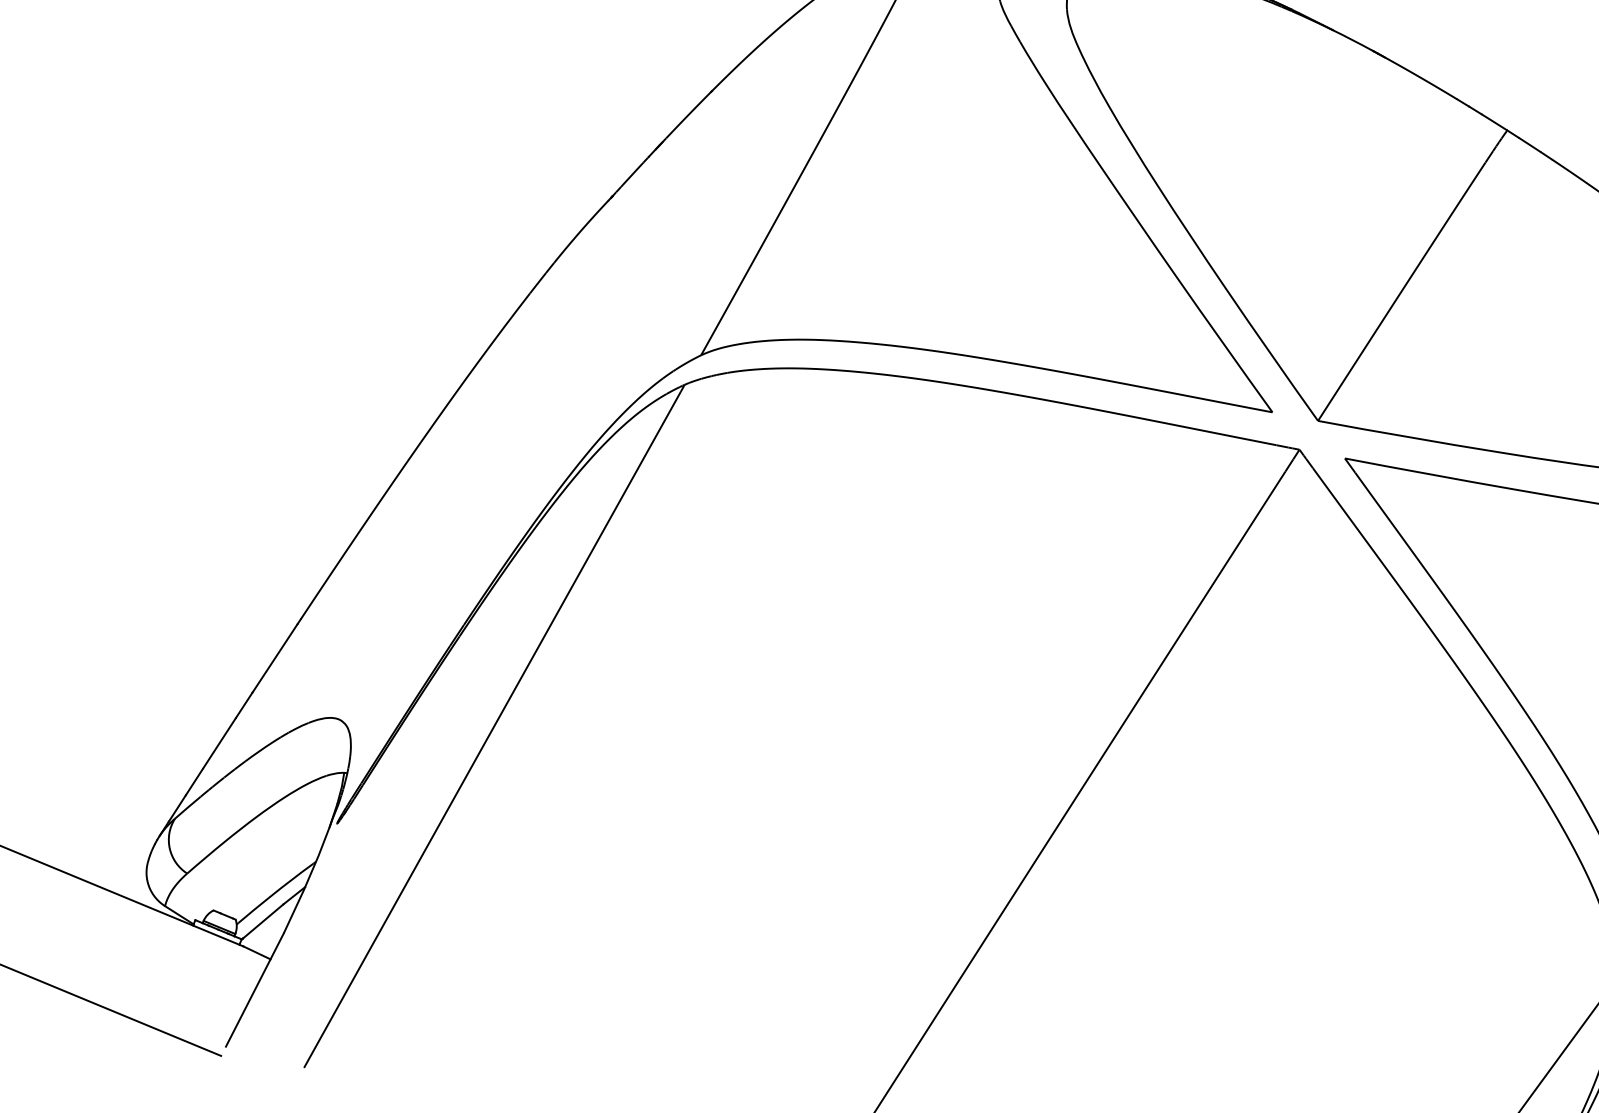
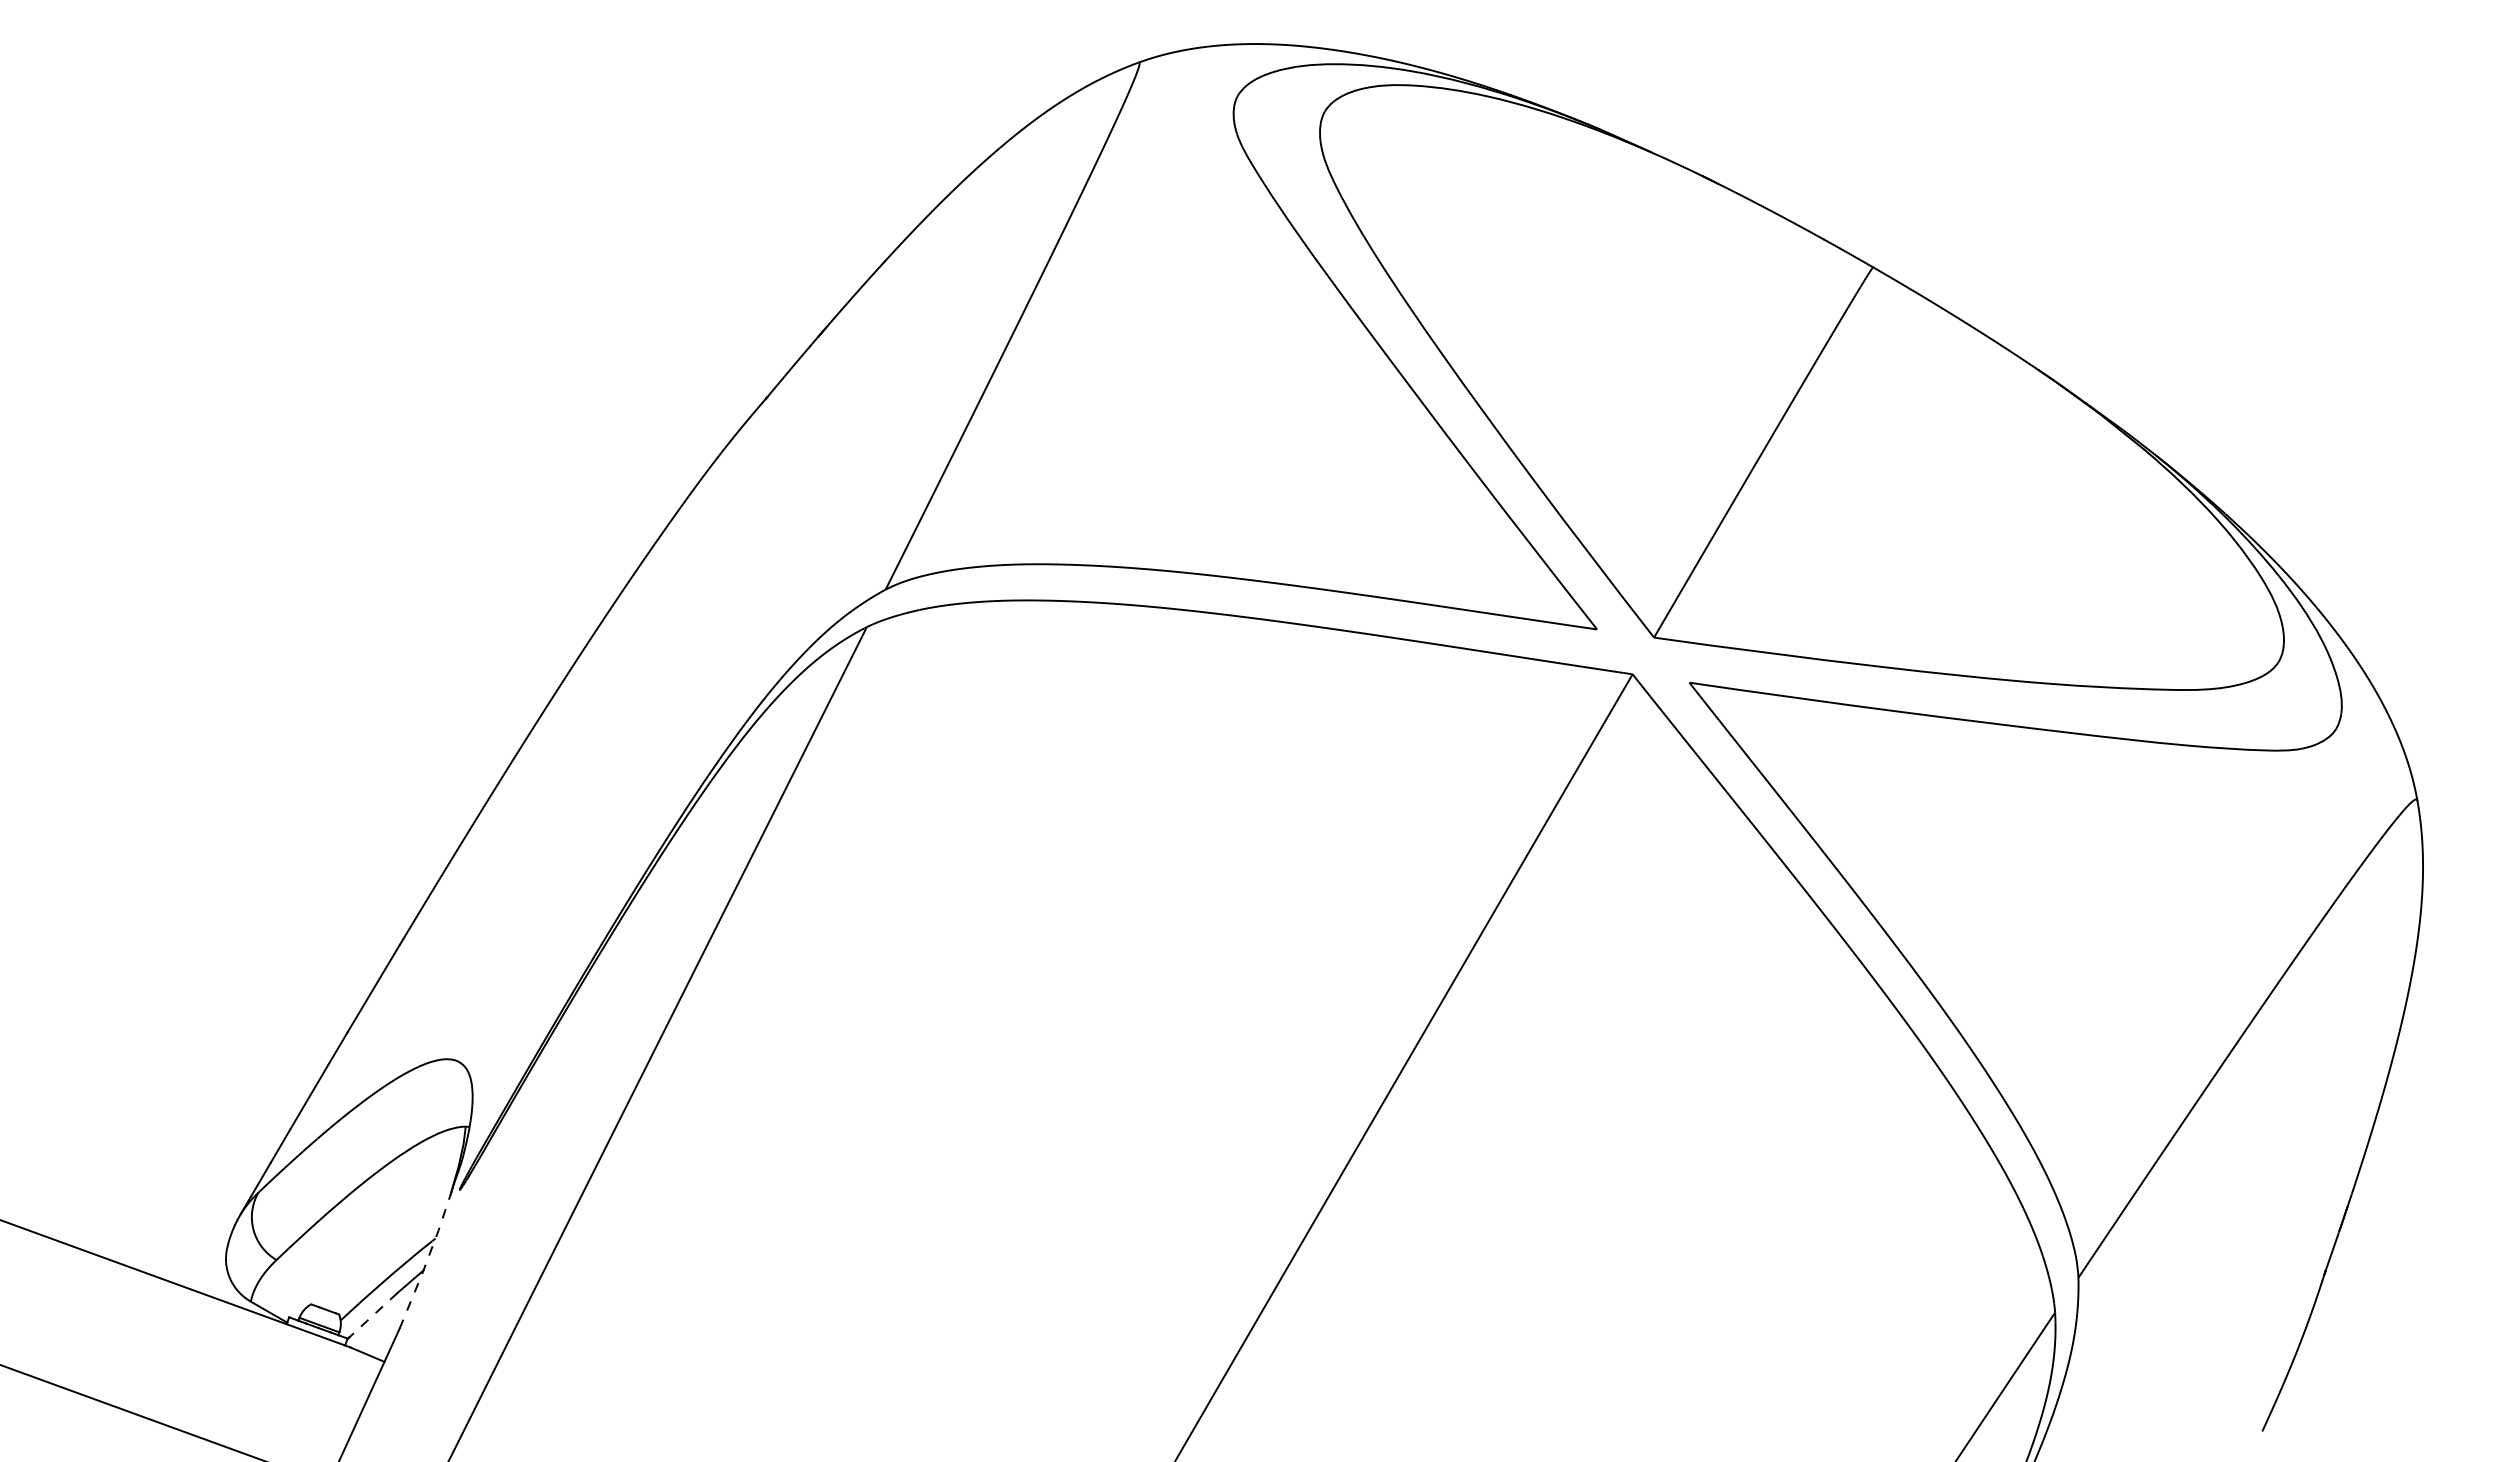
line: (307, 880) -> (426, 1261), solid -> dashed
line: (263, 921) -> (373, 1315), solid -> dashed

